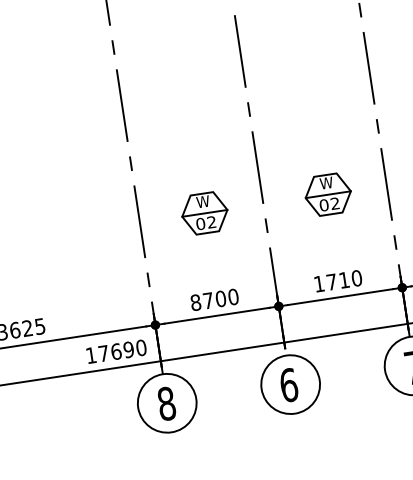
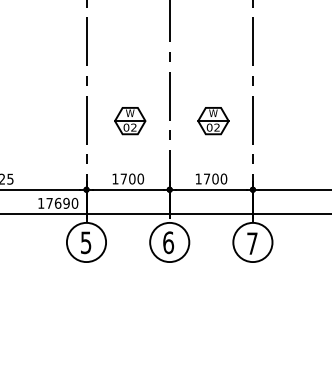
text: (344, 279) -> (215, 178), 1710 -> 1700
text: (195, 301) -> (115, 178), 8700 -> 1700
text: (165, 403) -> (85, 242), 8 -> 5

